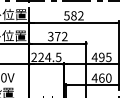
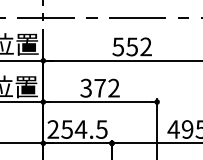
text: (73, 15) -> (131, 46), 582 -> 552
text: (41, 57) -> (67, 129), 224.5 -> 254.5

